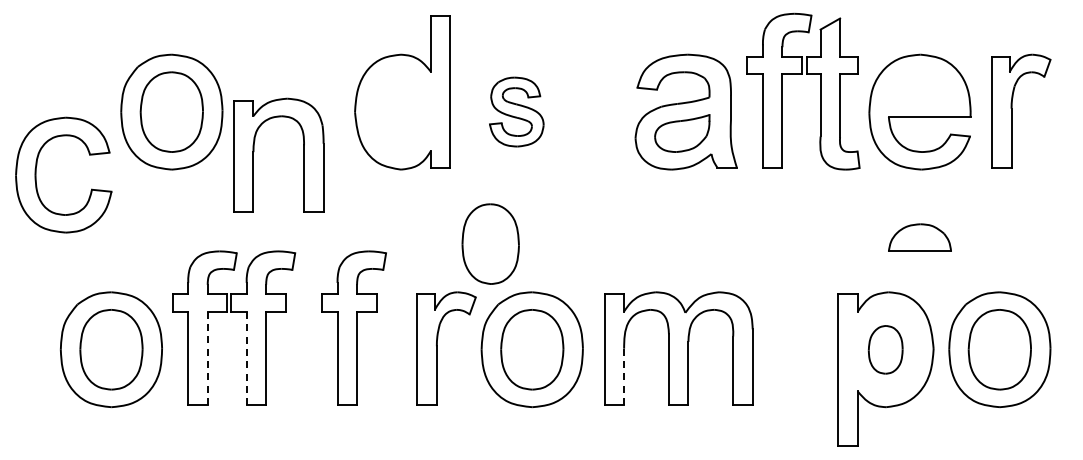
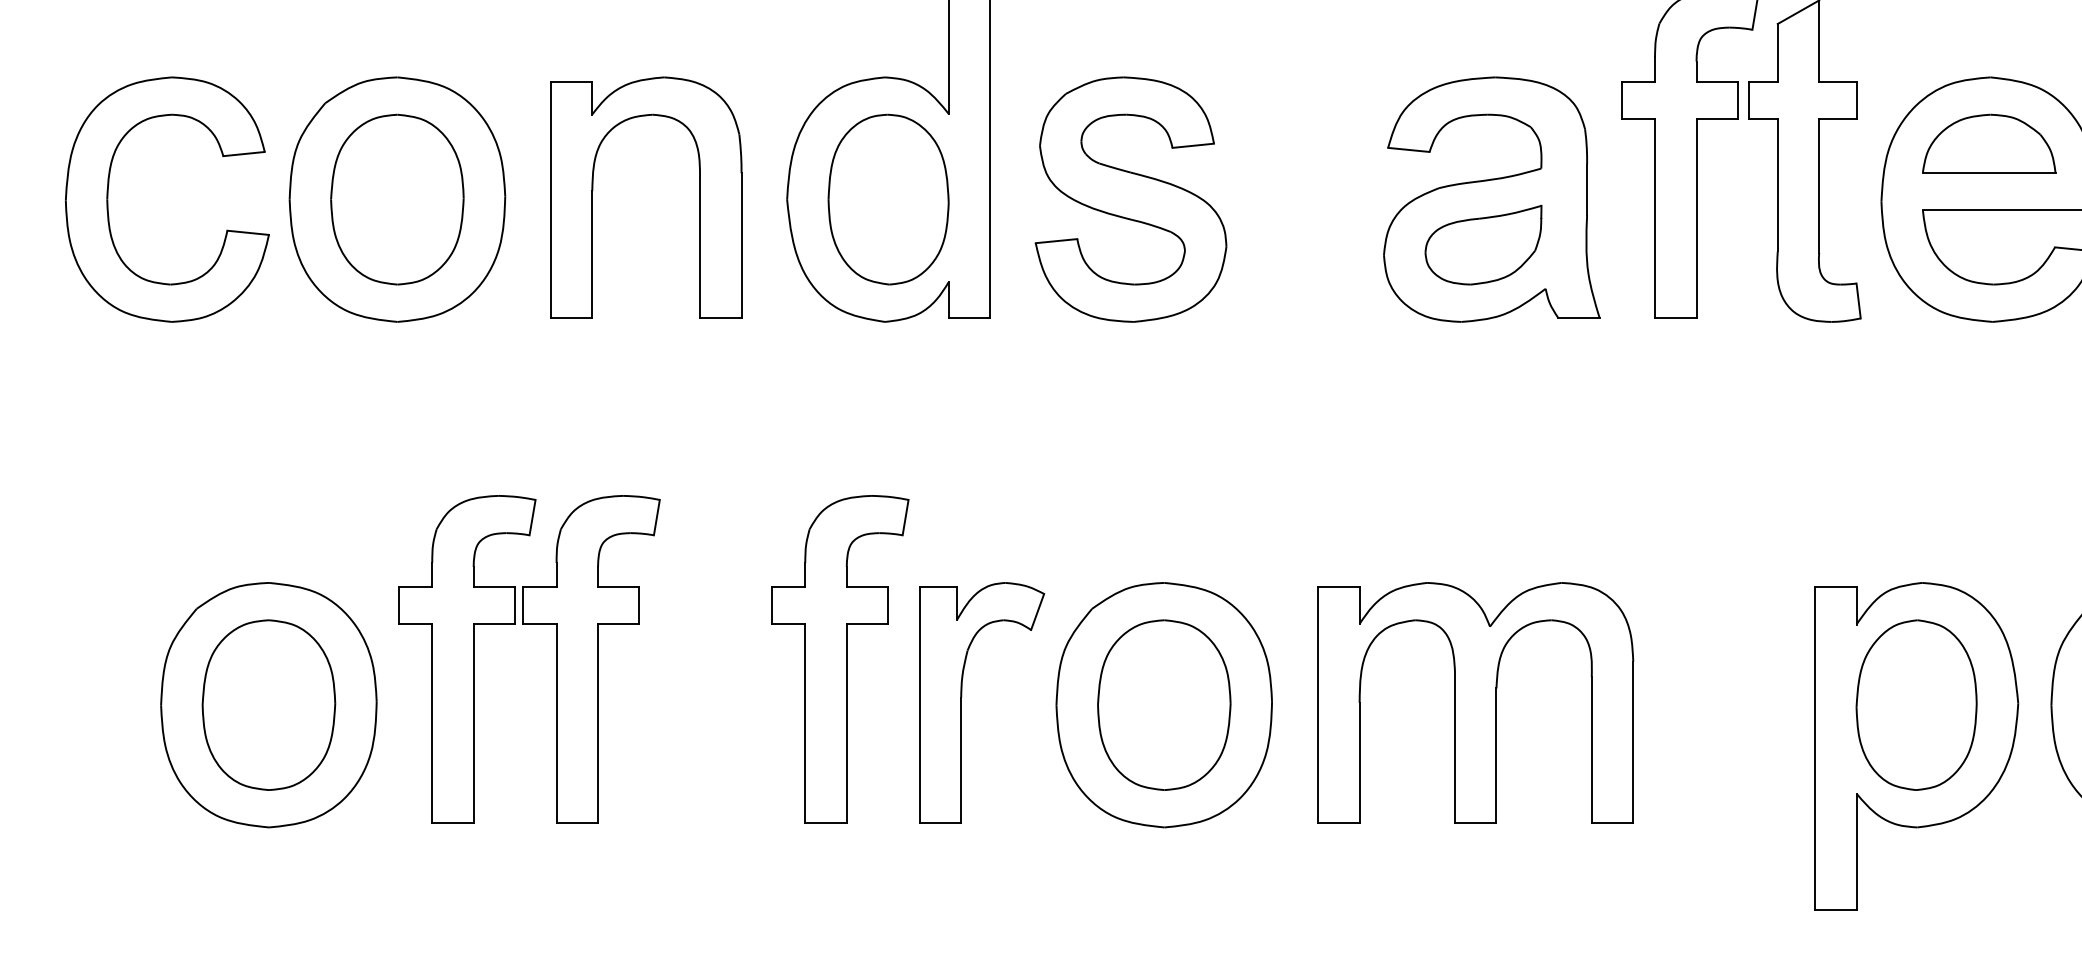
part: (516, 111) -> (1130, 198), size x1.67
part: (254, 151) -> (594, 189), moved
part: (36, 174) -> (109, 198), moved
part: (919, 237) -> (1988, 142), moved
part: (490, 243) -> (888, 198), moved
part: (353, 327) -> (839, 657), moved
part: (885, 349) -> (1915, 704), size x1.67
line: (207, 358) -> (473, 723), dashed -> solid
line: (246, 358) -> (556, 723), dashed -> solid
line: (624, 377) -> (1360, 764), dashed -> solid

